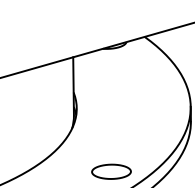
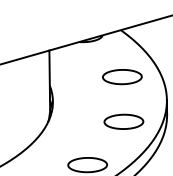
part: (145, 83) -> (121, 76), added
part: (147, 128) -> (123, 121), added

